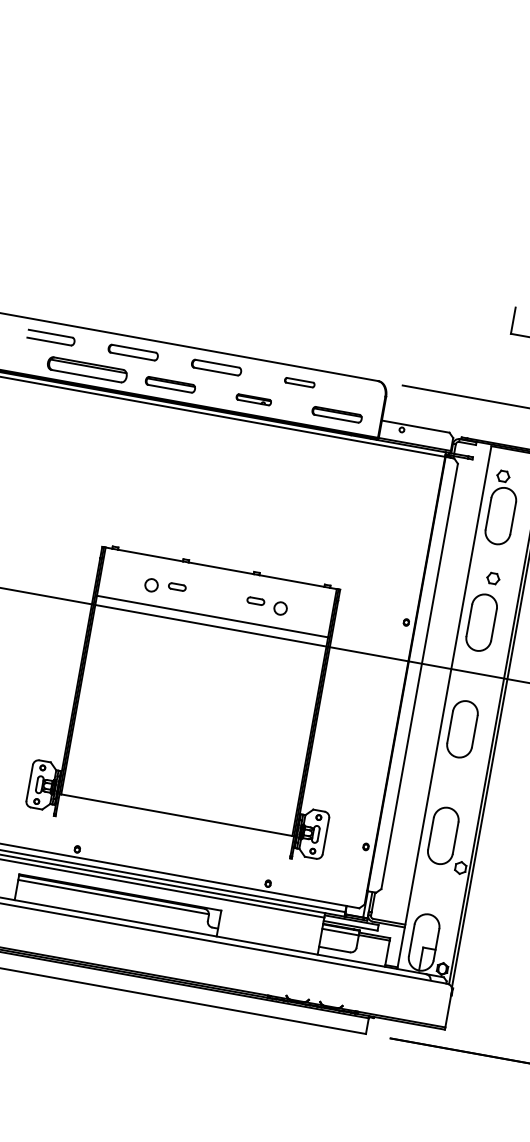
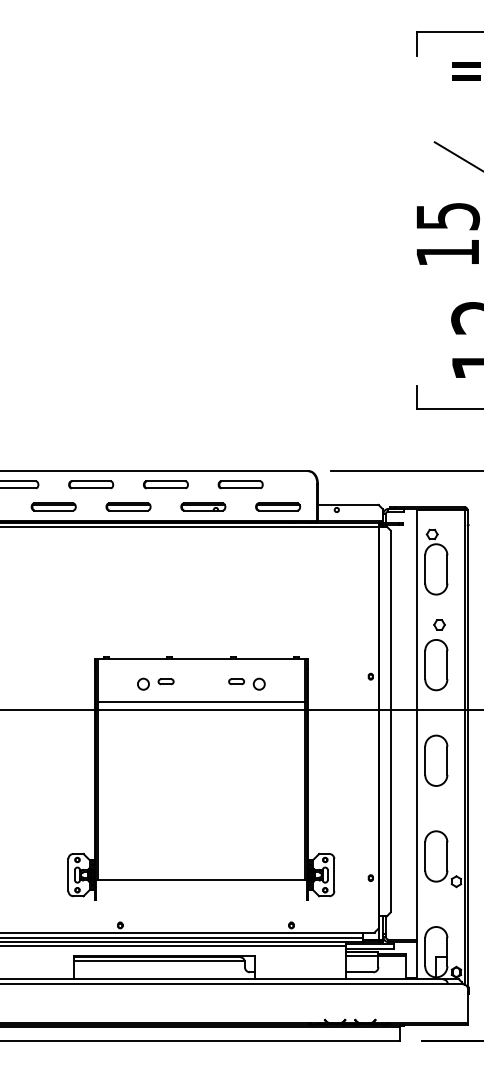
part: (86, 369) -> (53, 506), size x0.62
part: (299, 382) -> (240, 484), size x1.67
part: (254, 399) -> (203, 506), size x1.43

